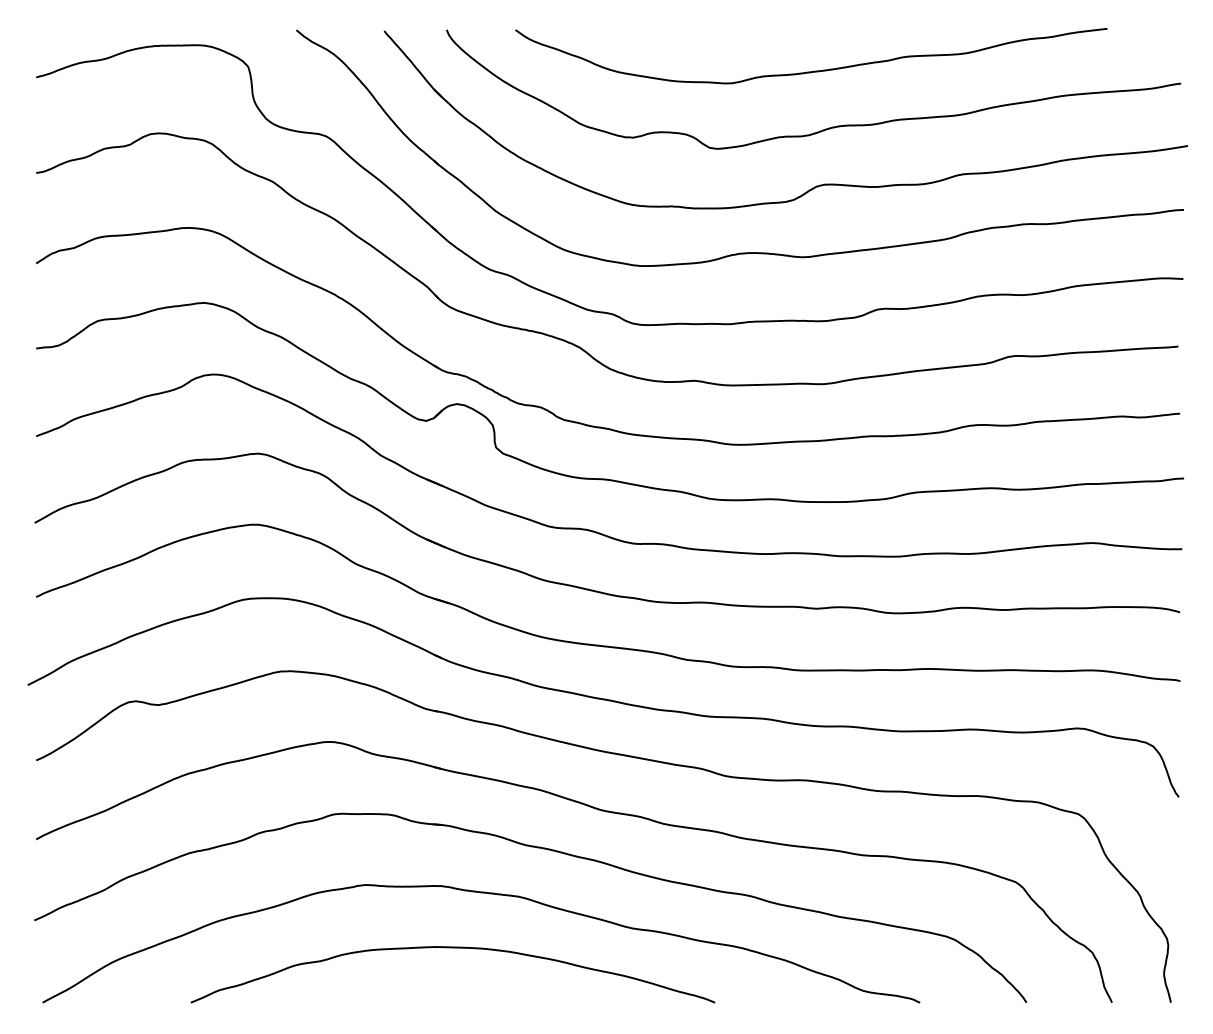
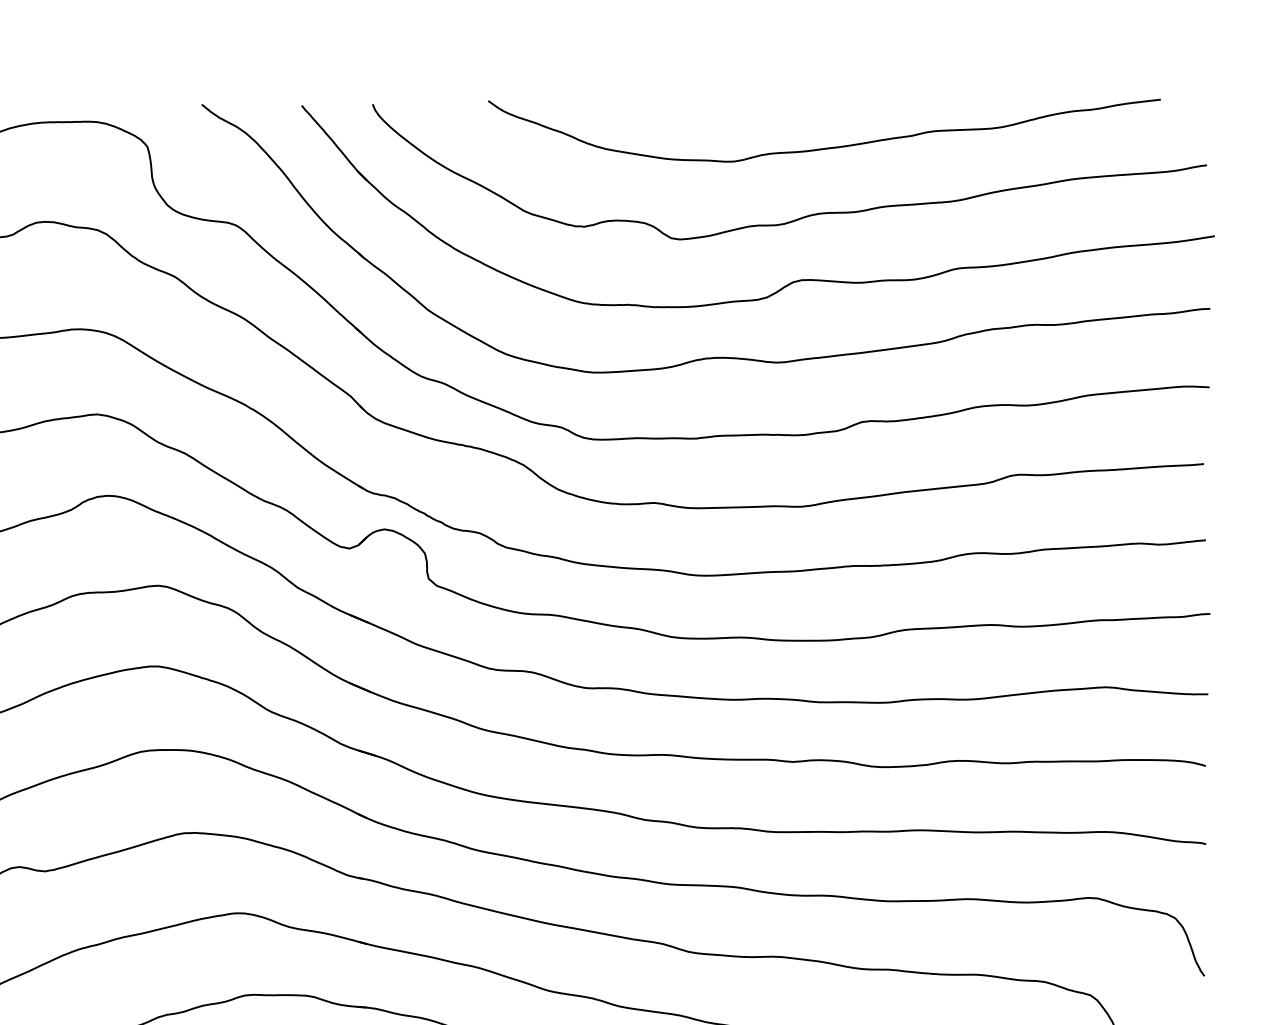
curve: (814, 70) -> (827, 147), moved

